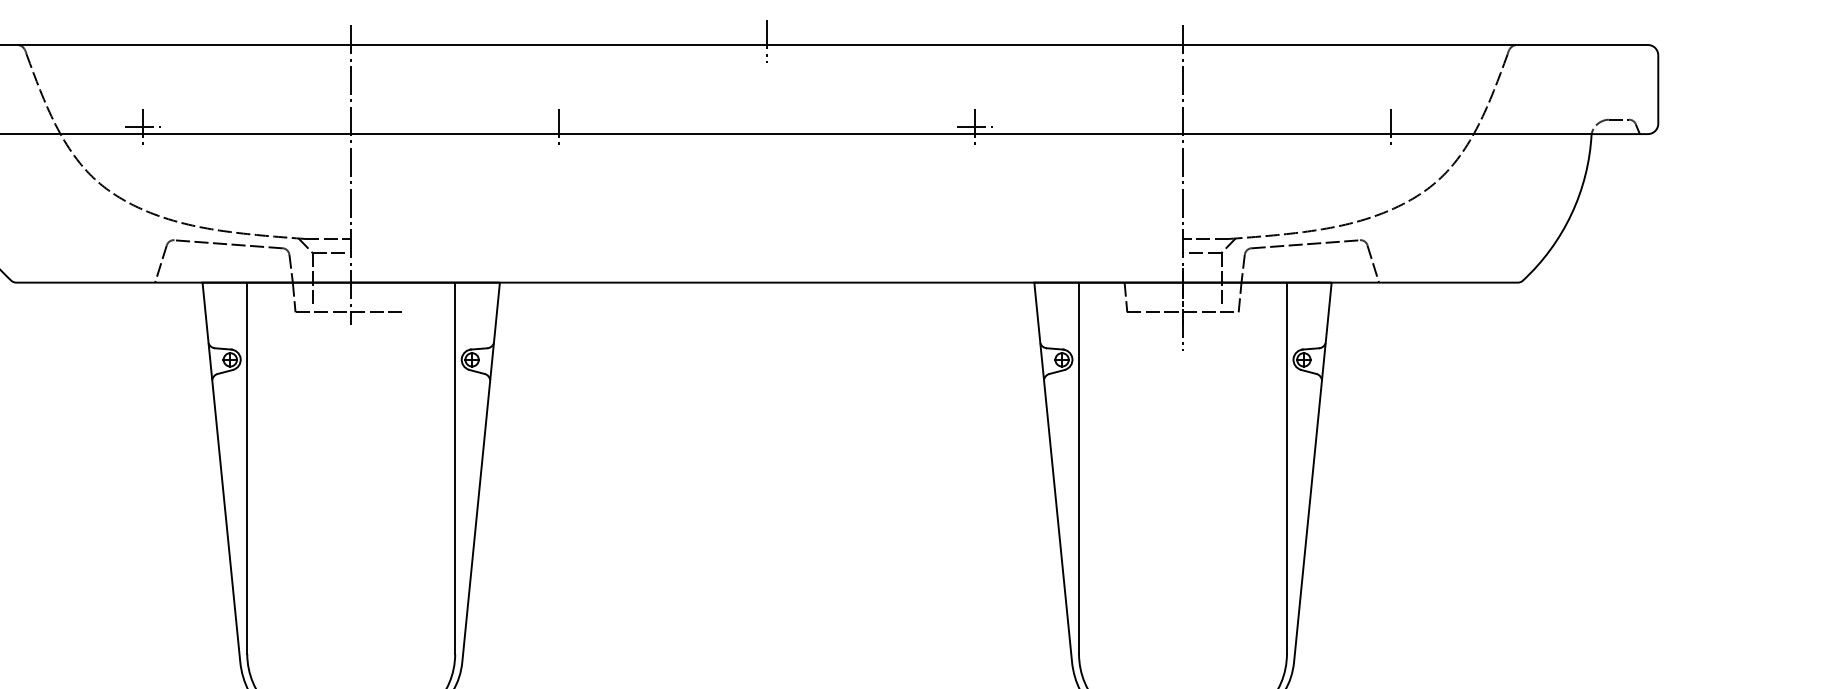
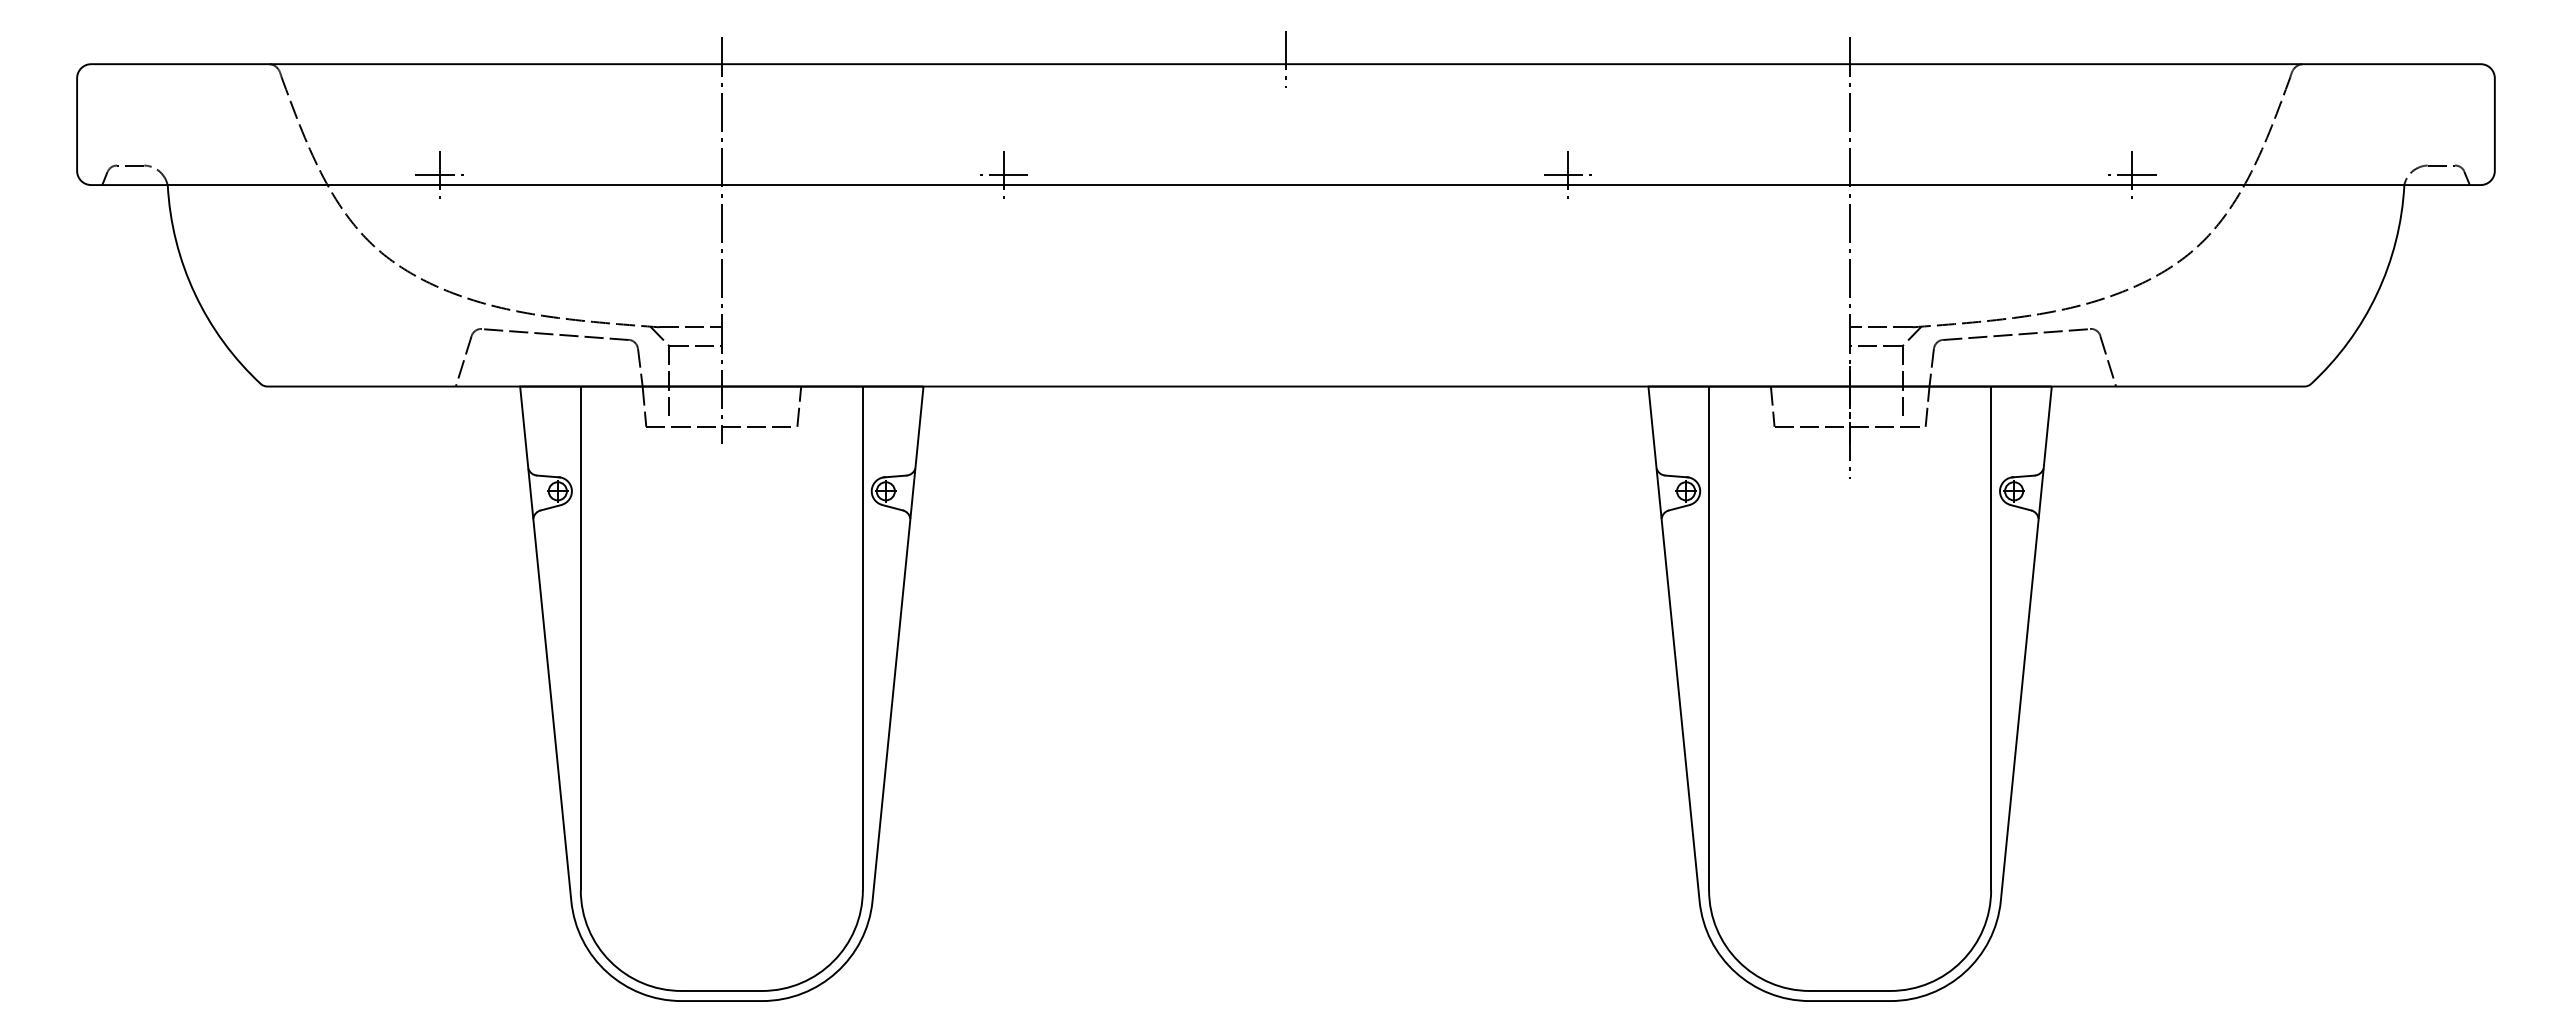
line: (558, 127) -> (1003, 175), added
line: (1390, 127) -> (2131, 175), added
line: (408, 297) -> (799, 406), added

